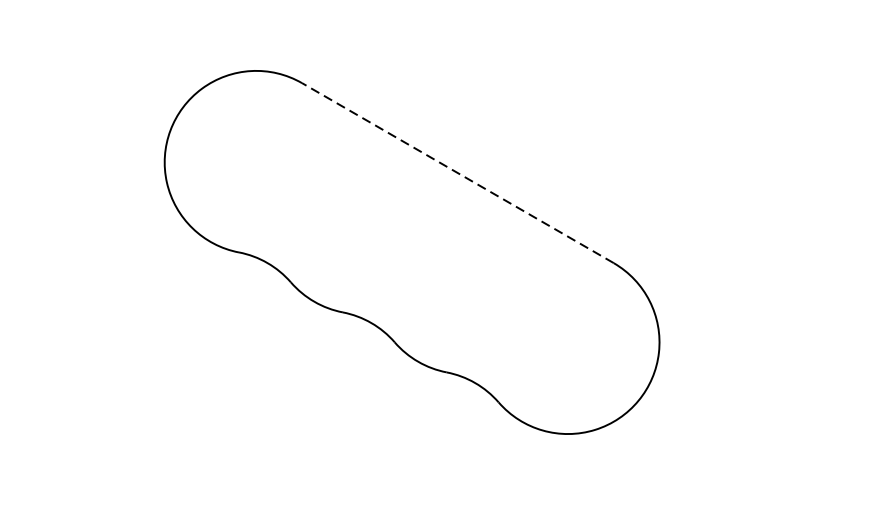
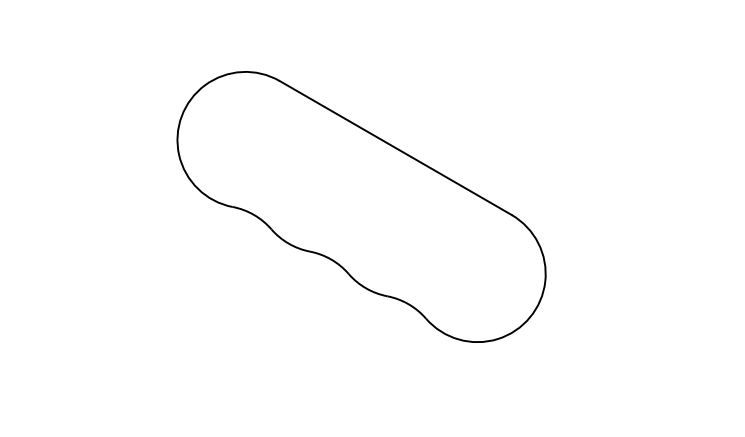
line: (457, 172) -> (395, 147), dashed -> solid

